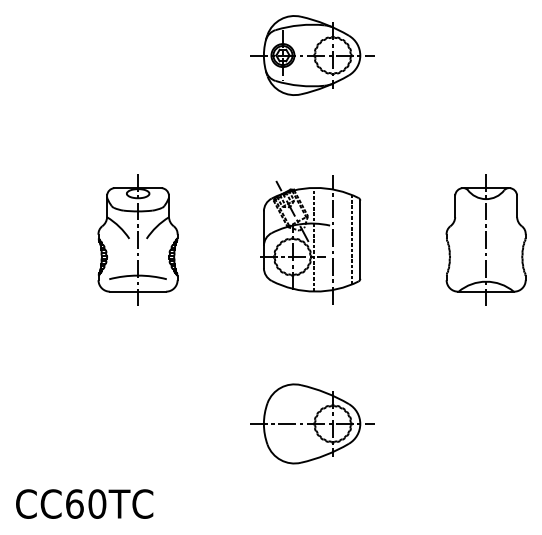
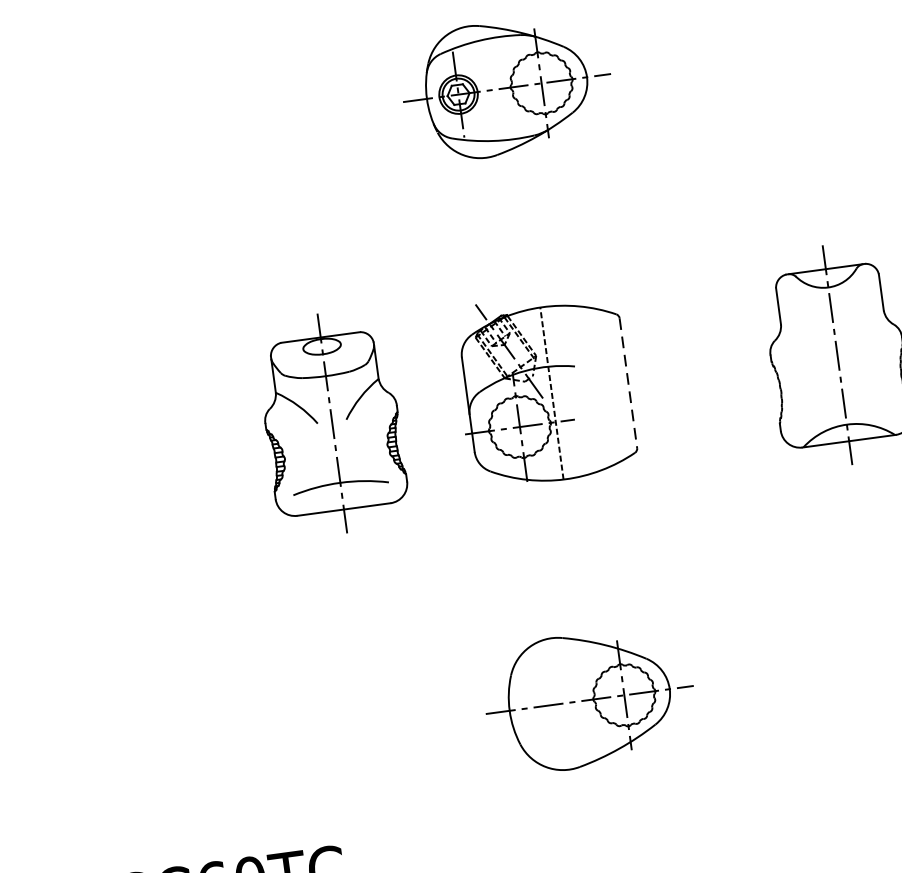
part: (137, 239) -> (331, 422), moved
line: (332, 239) -> (582, 389), removed
line: (351, 239) -> (613, 384), removed
line: (360, 240) -> (628, 384), solid -> dashed

